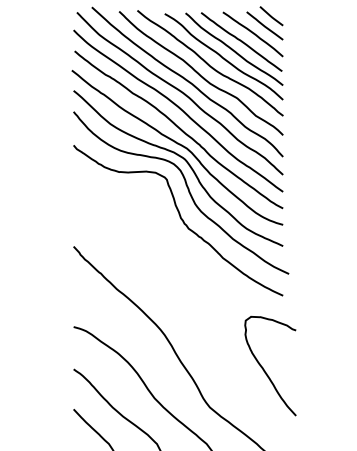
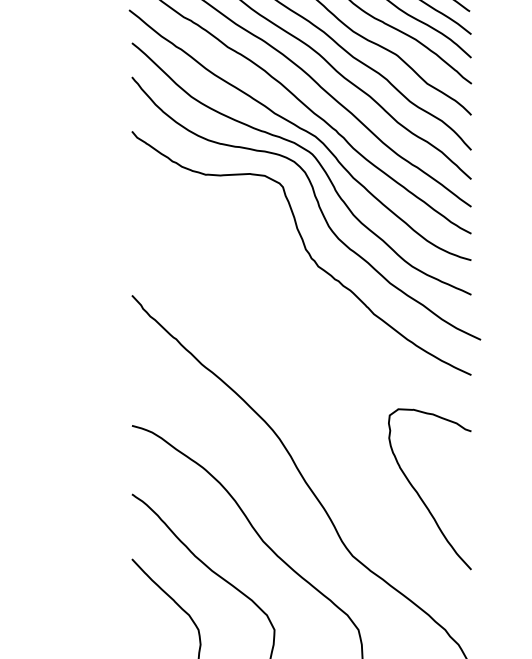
curve: (265, 370) -> (421, 496), moved

